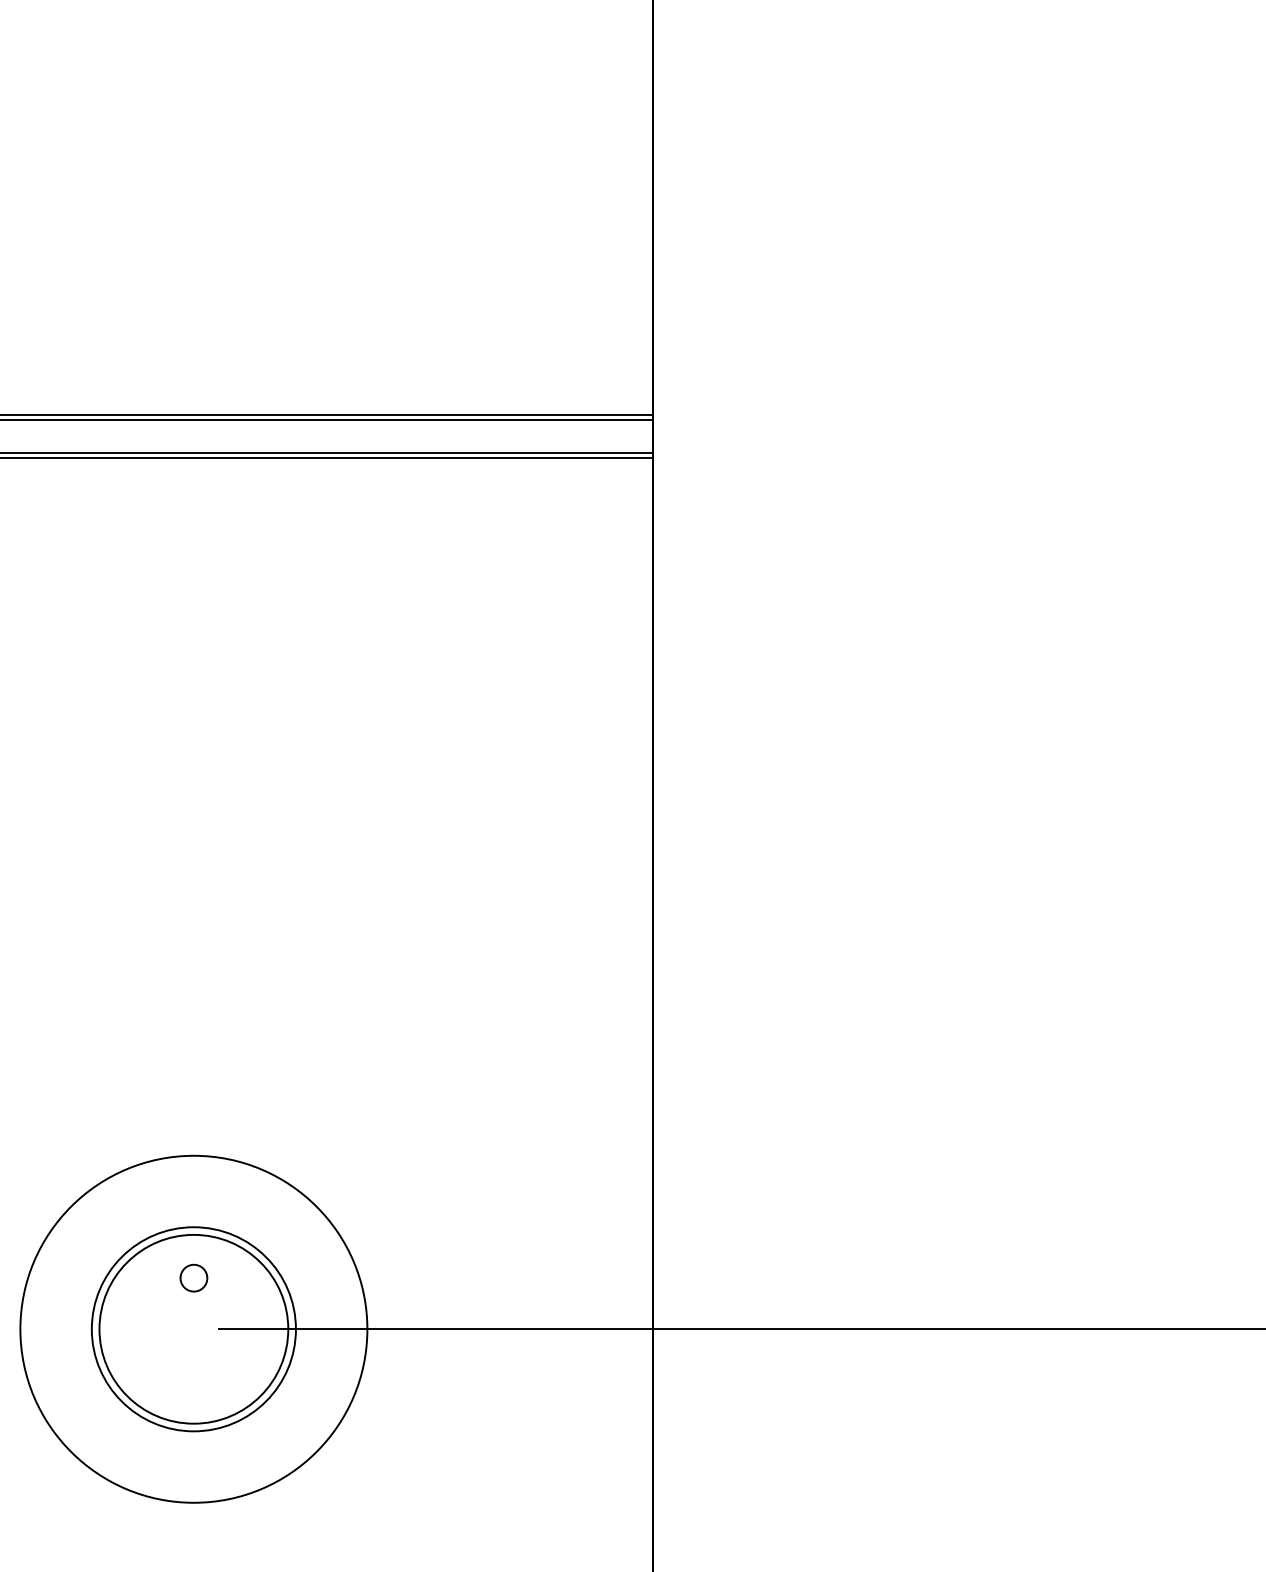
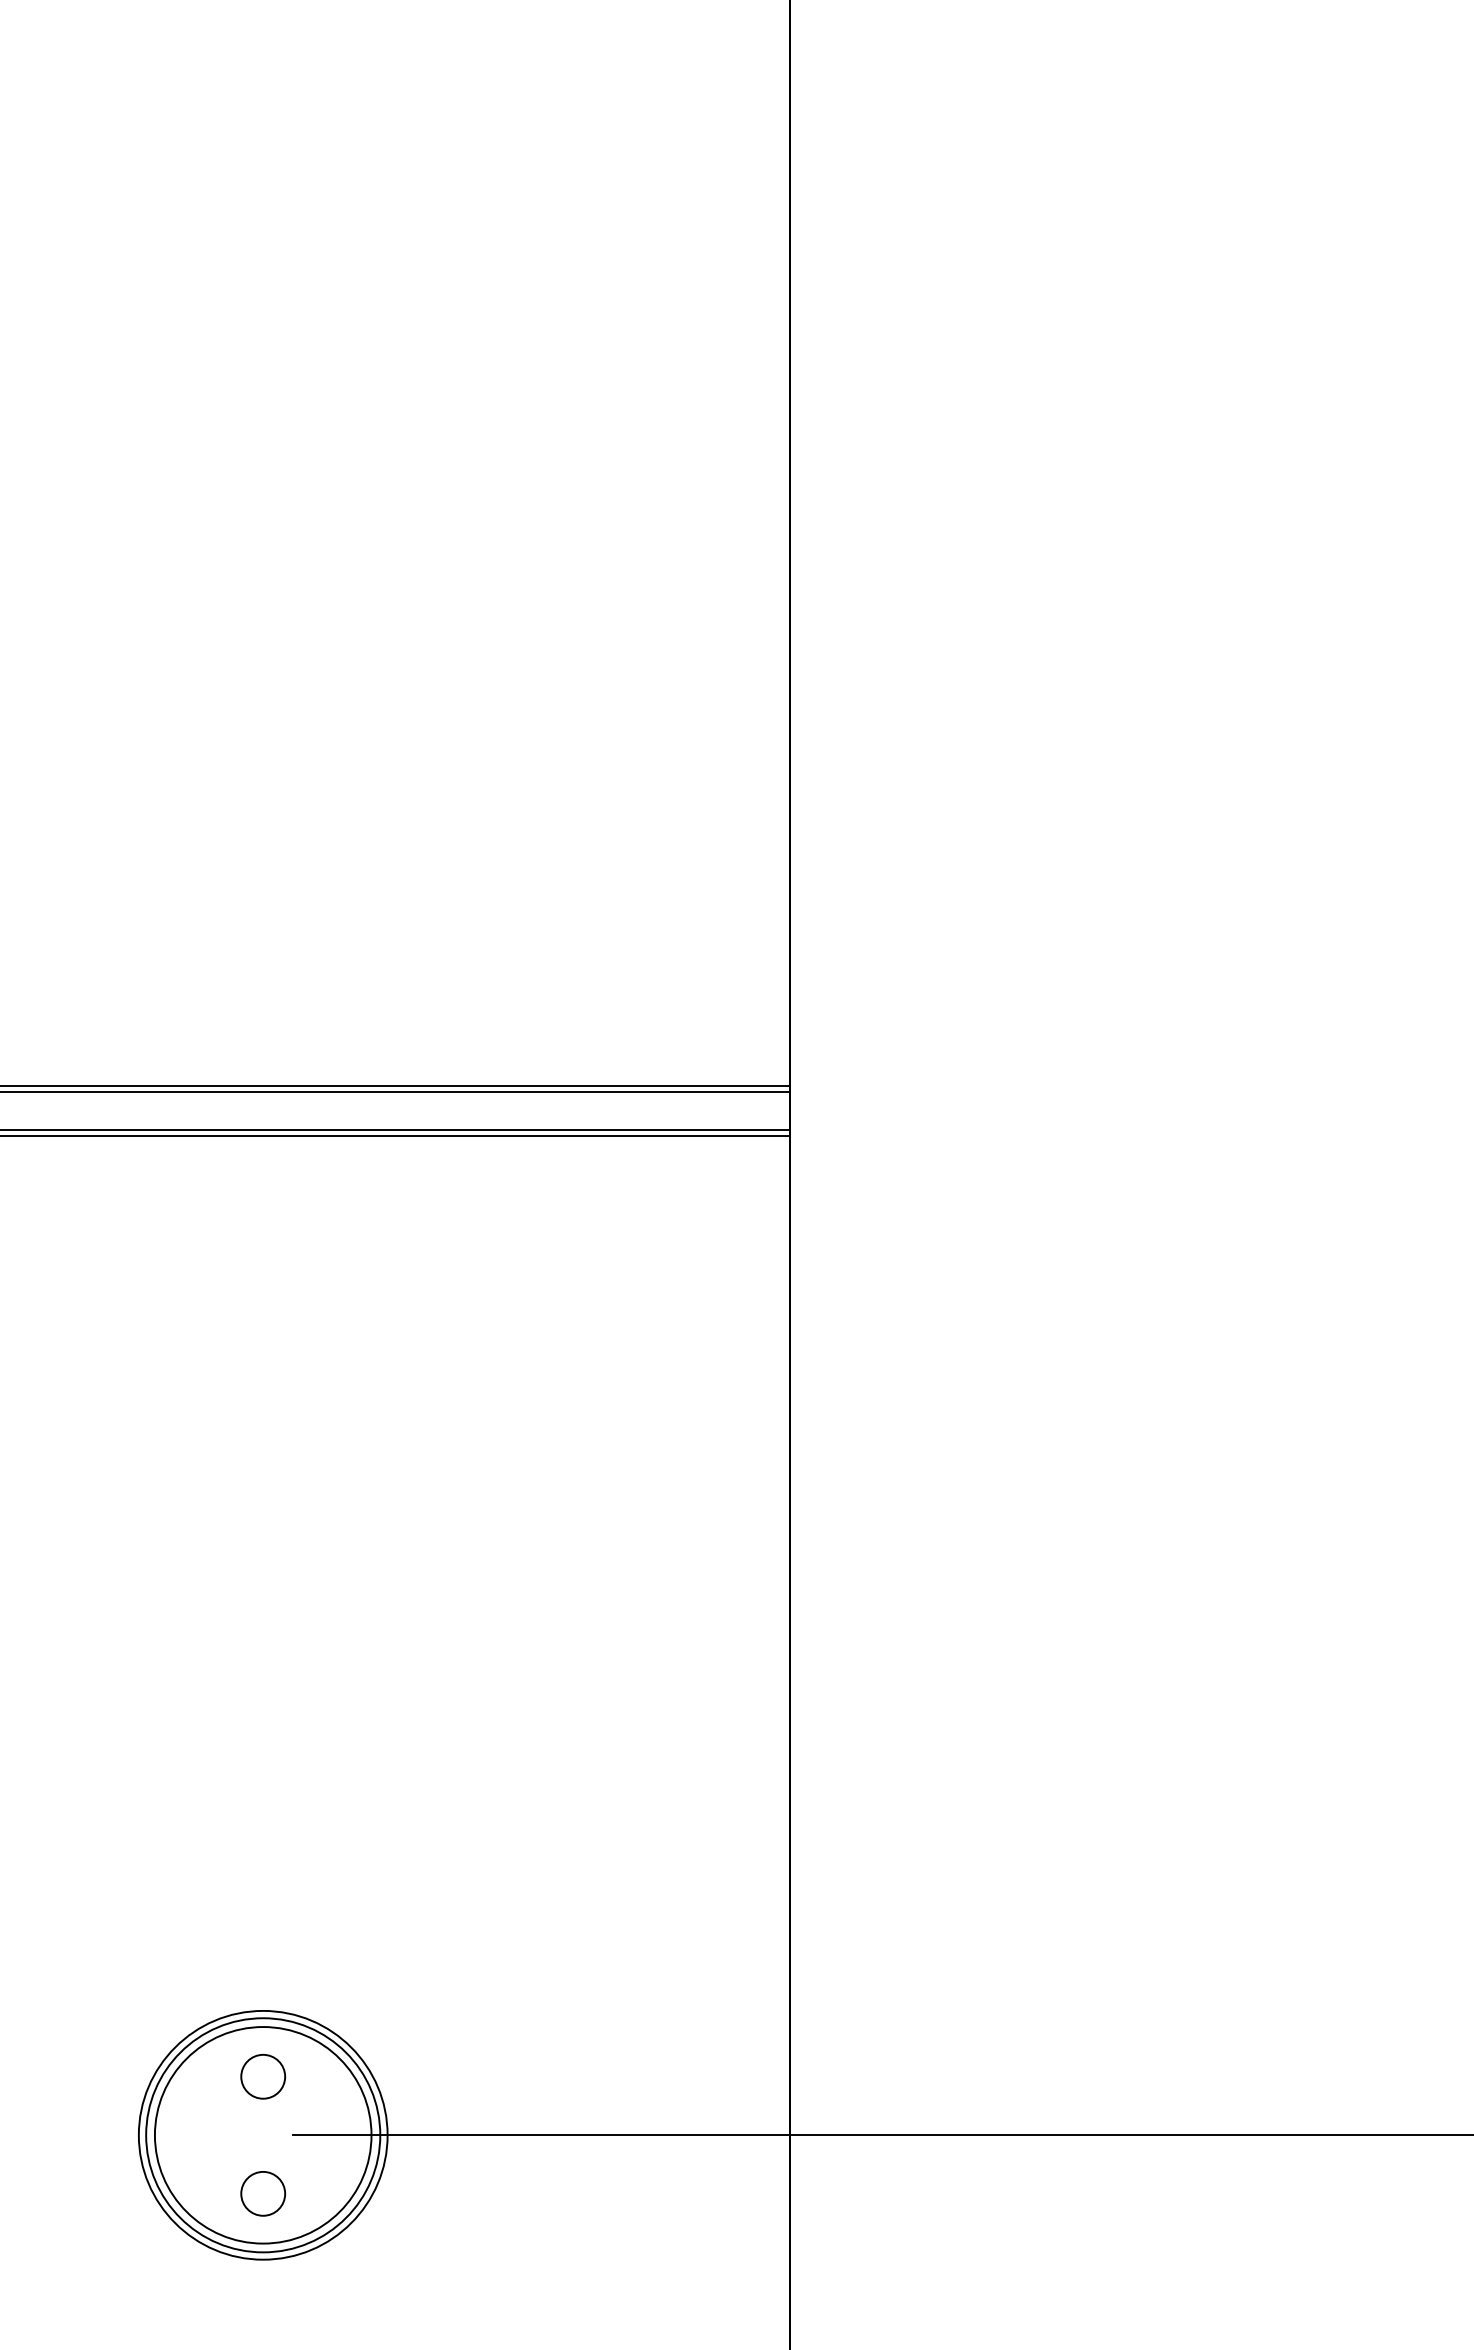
circle: (194, 1278) -> (263, 2076), size x1.43
circle: (193, 1328) -> (262, 2134), size x0.62
circle: (194, 1380) -> (263, 2193), added

